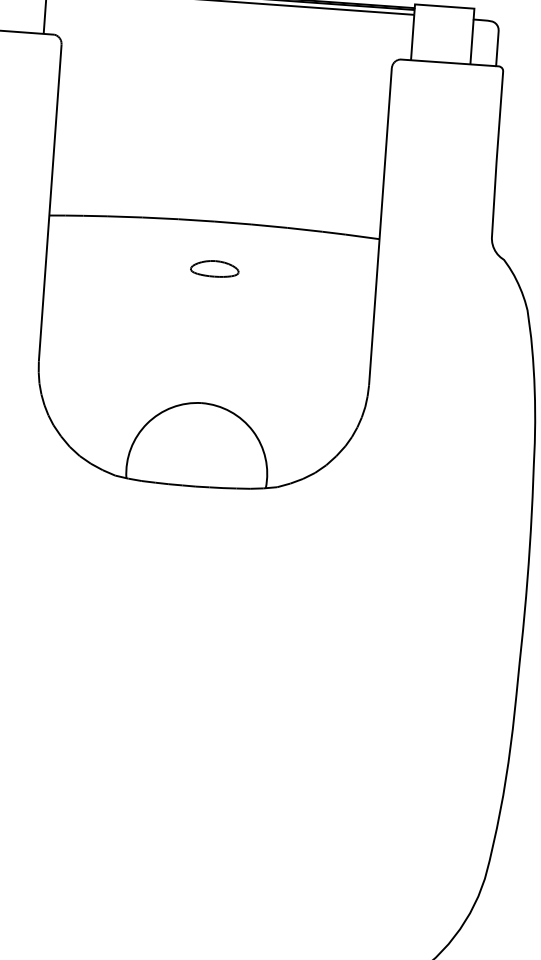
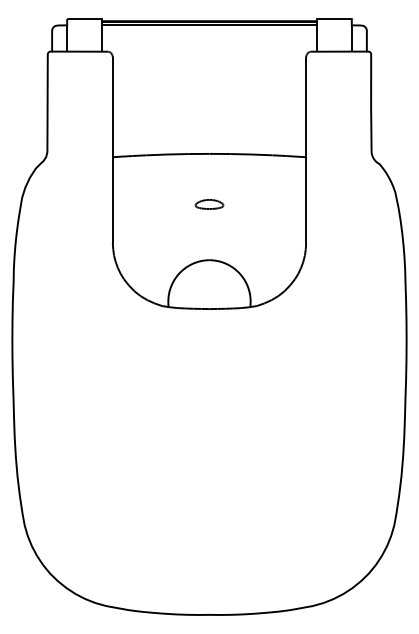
part: (214, 268) -> (209, 204), moved

